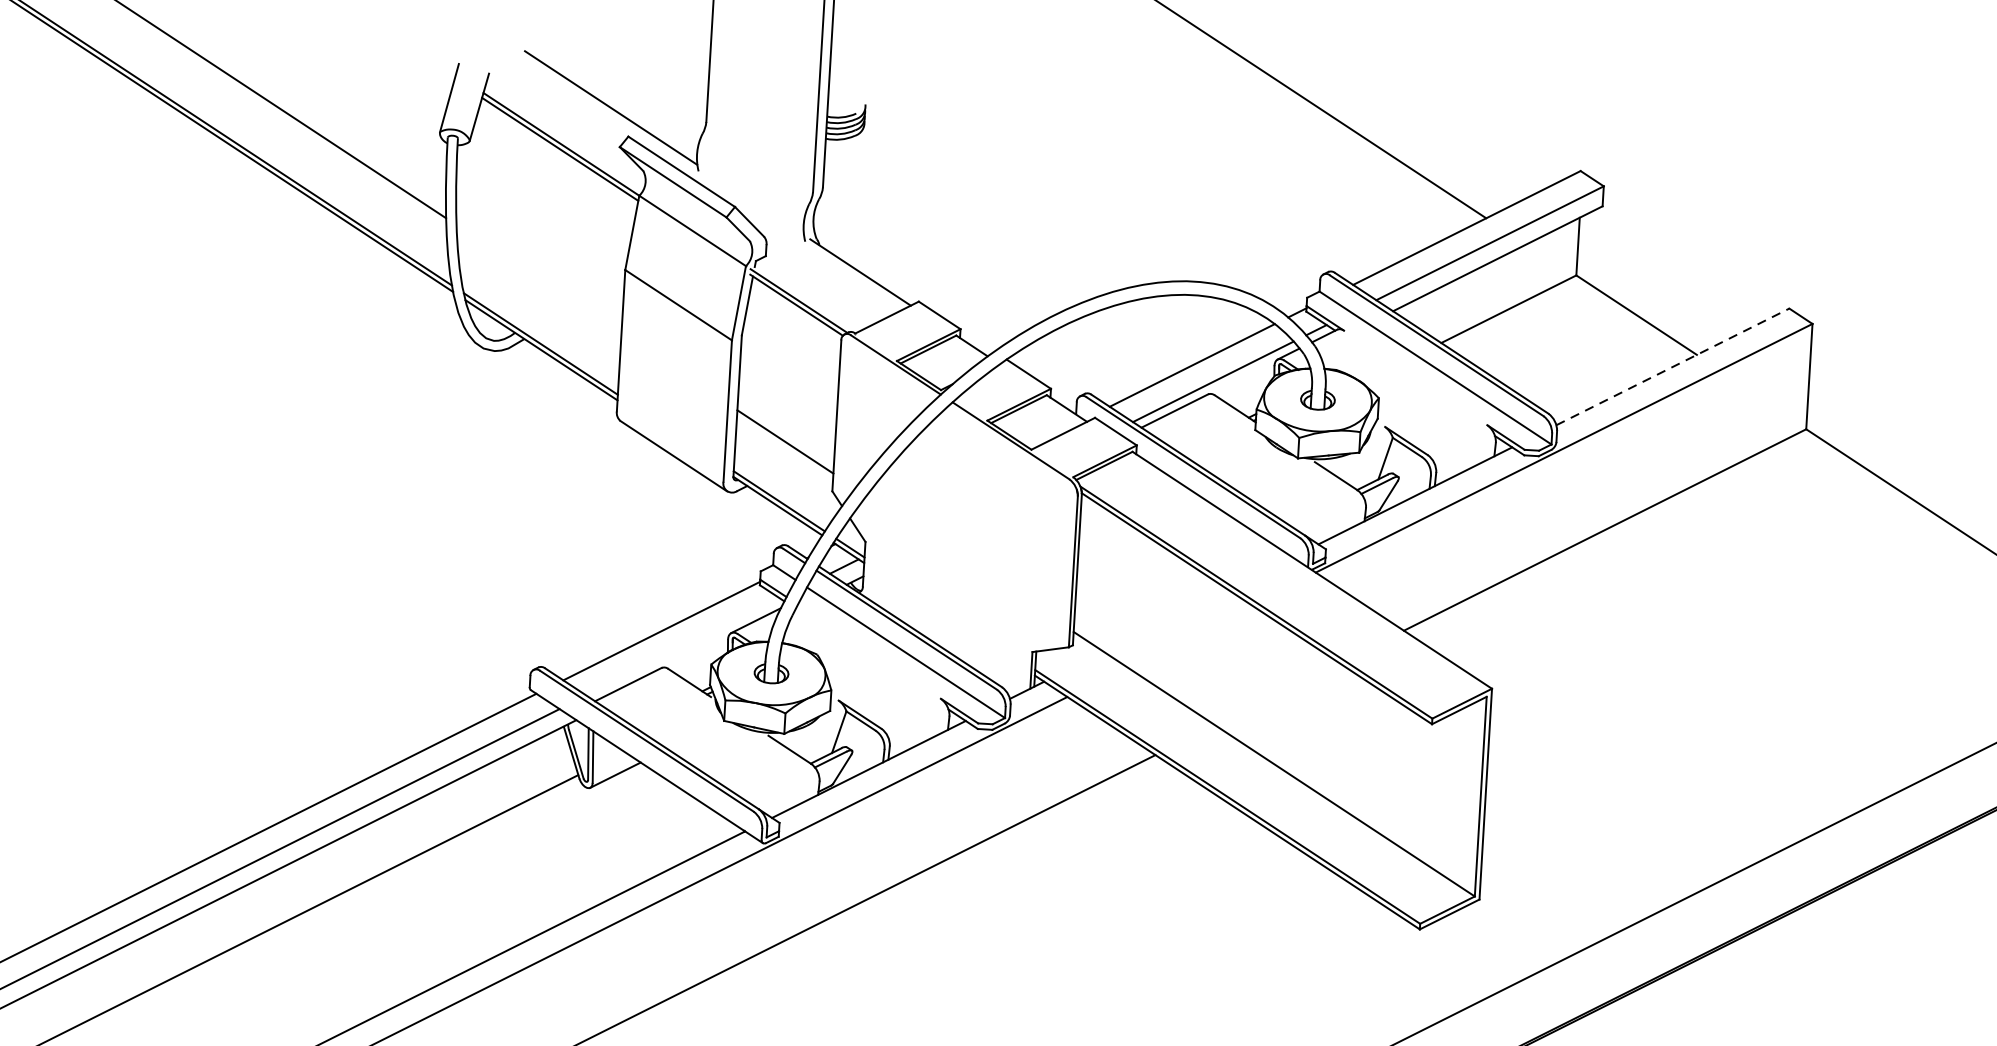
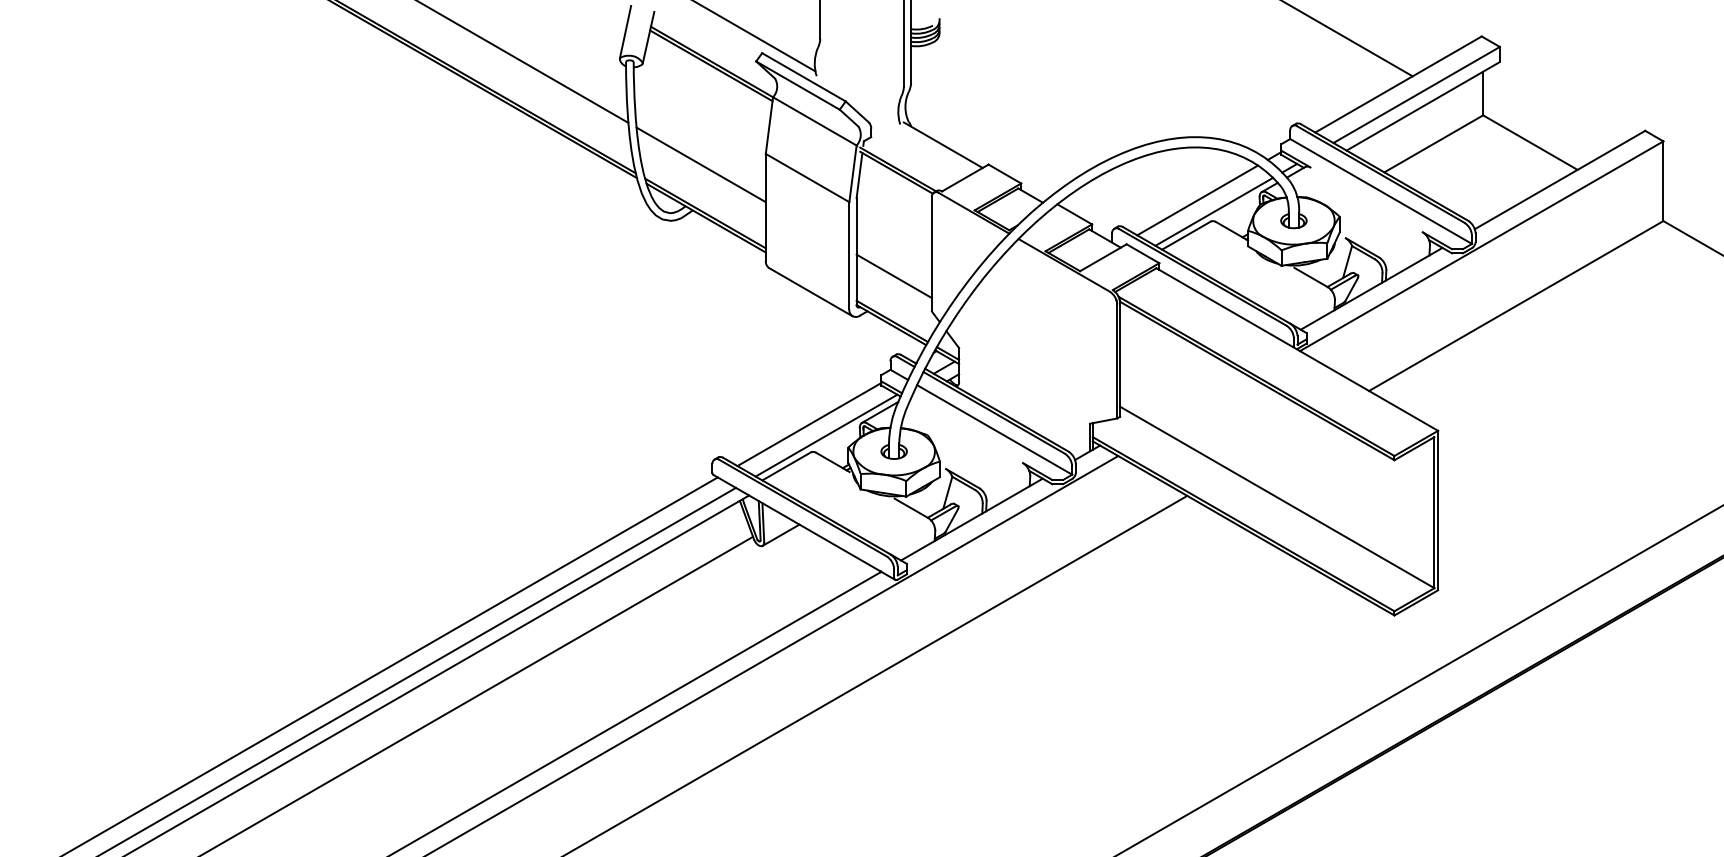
line: (538, 278) -> (700, 164), added
line: (1673, 366) -> (1560, 179), dashed -> solid
line: (683, 646) -> (826, 435), added

